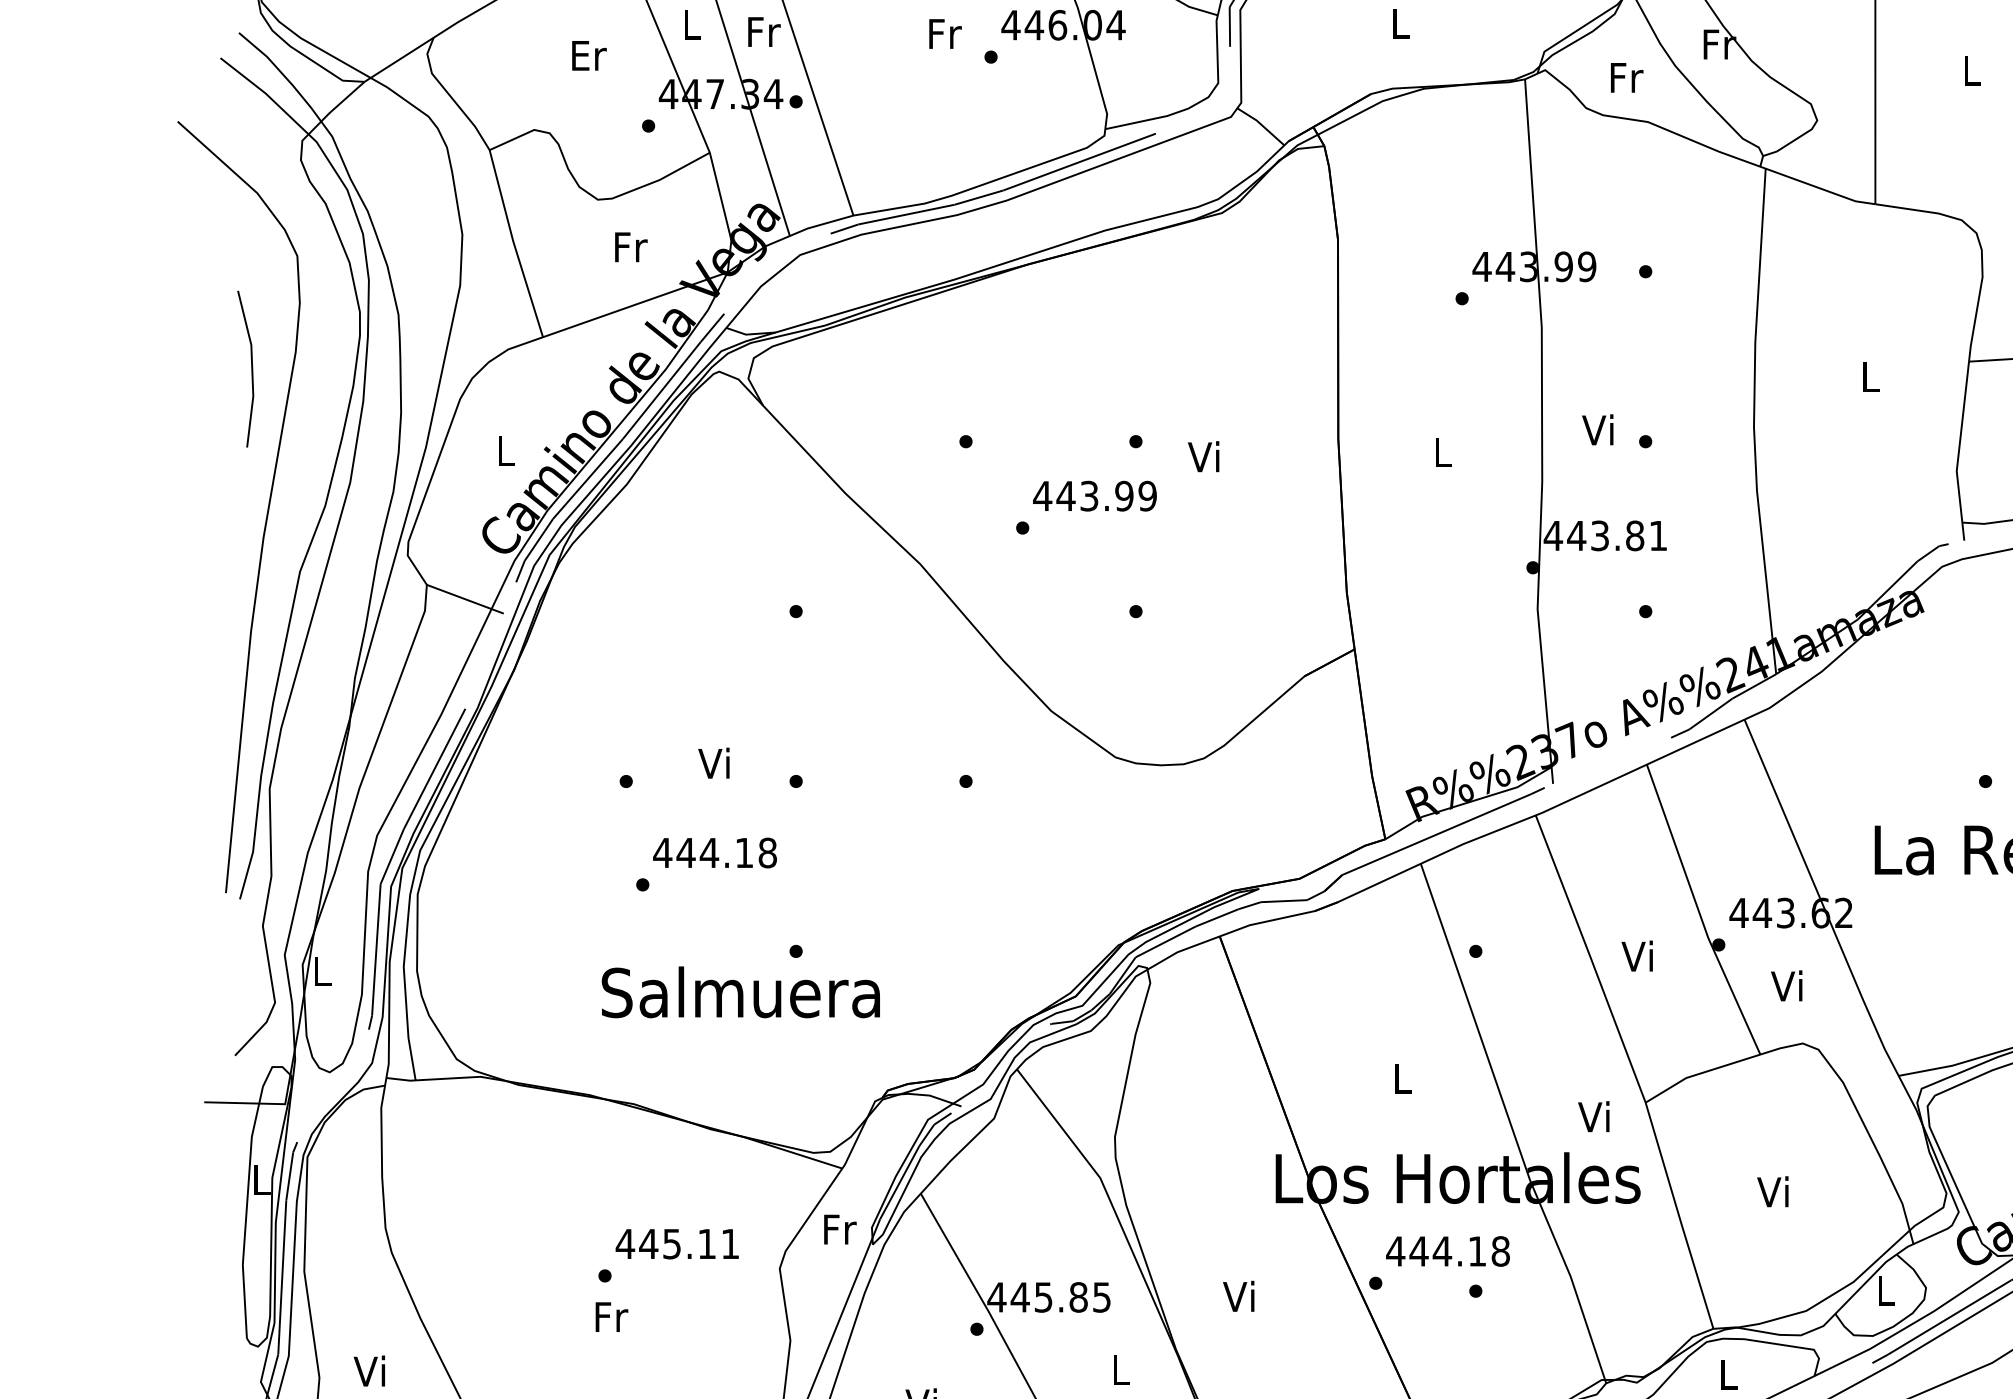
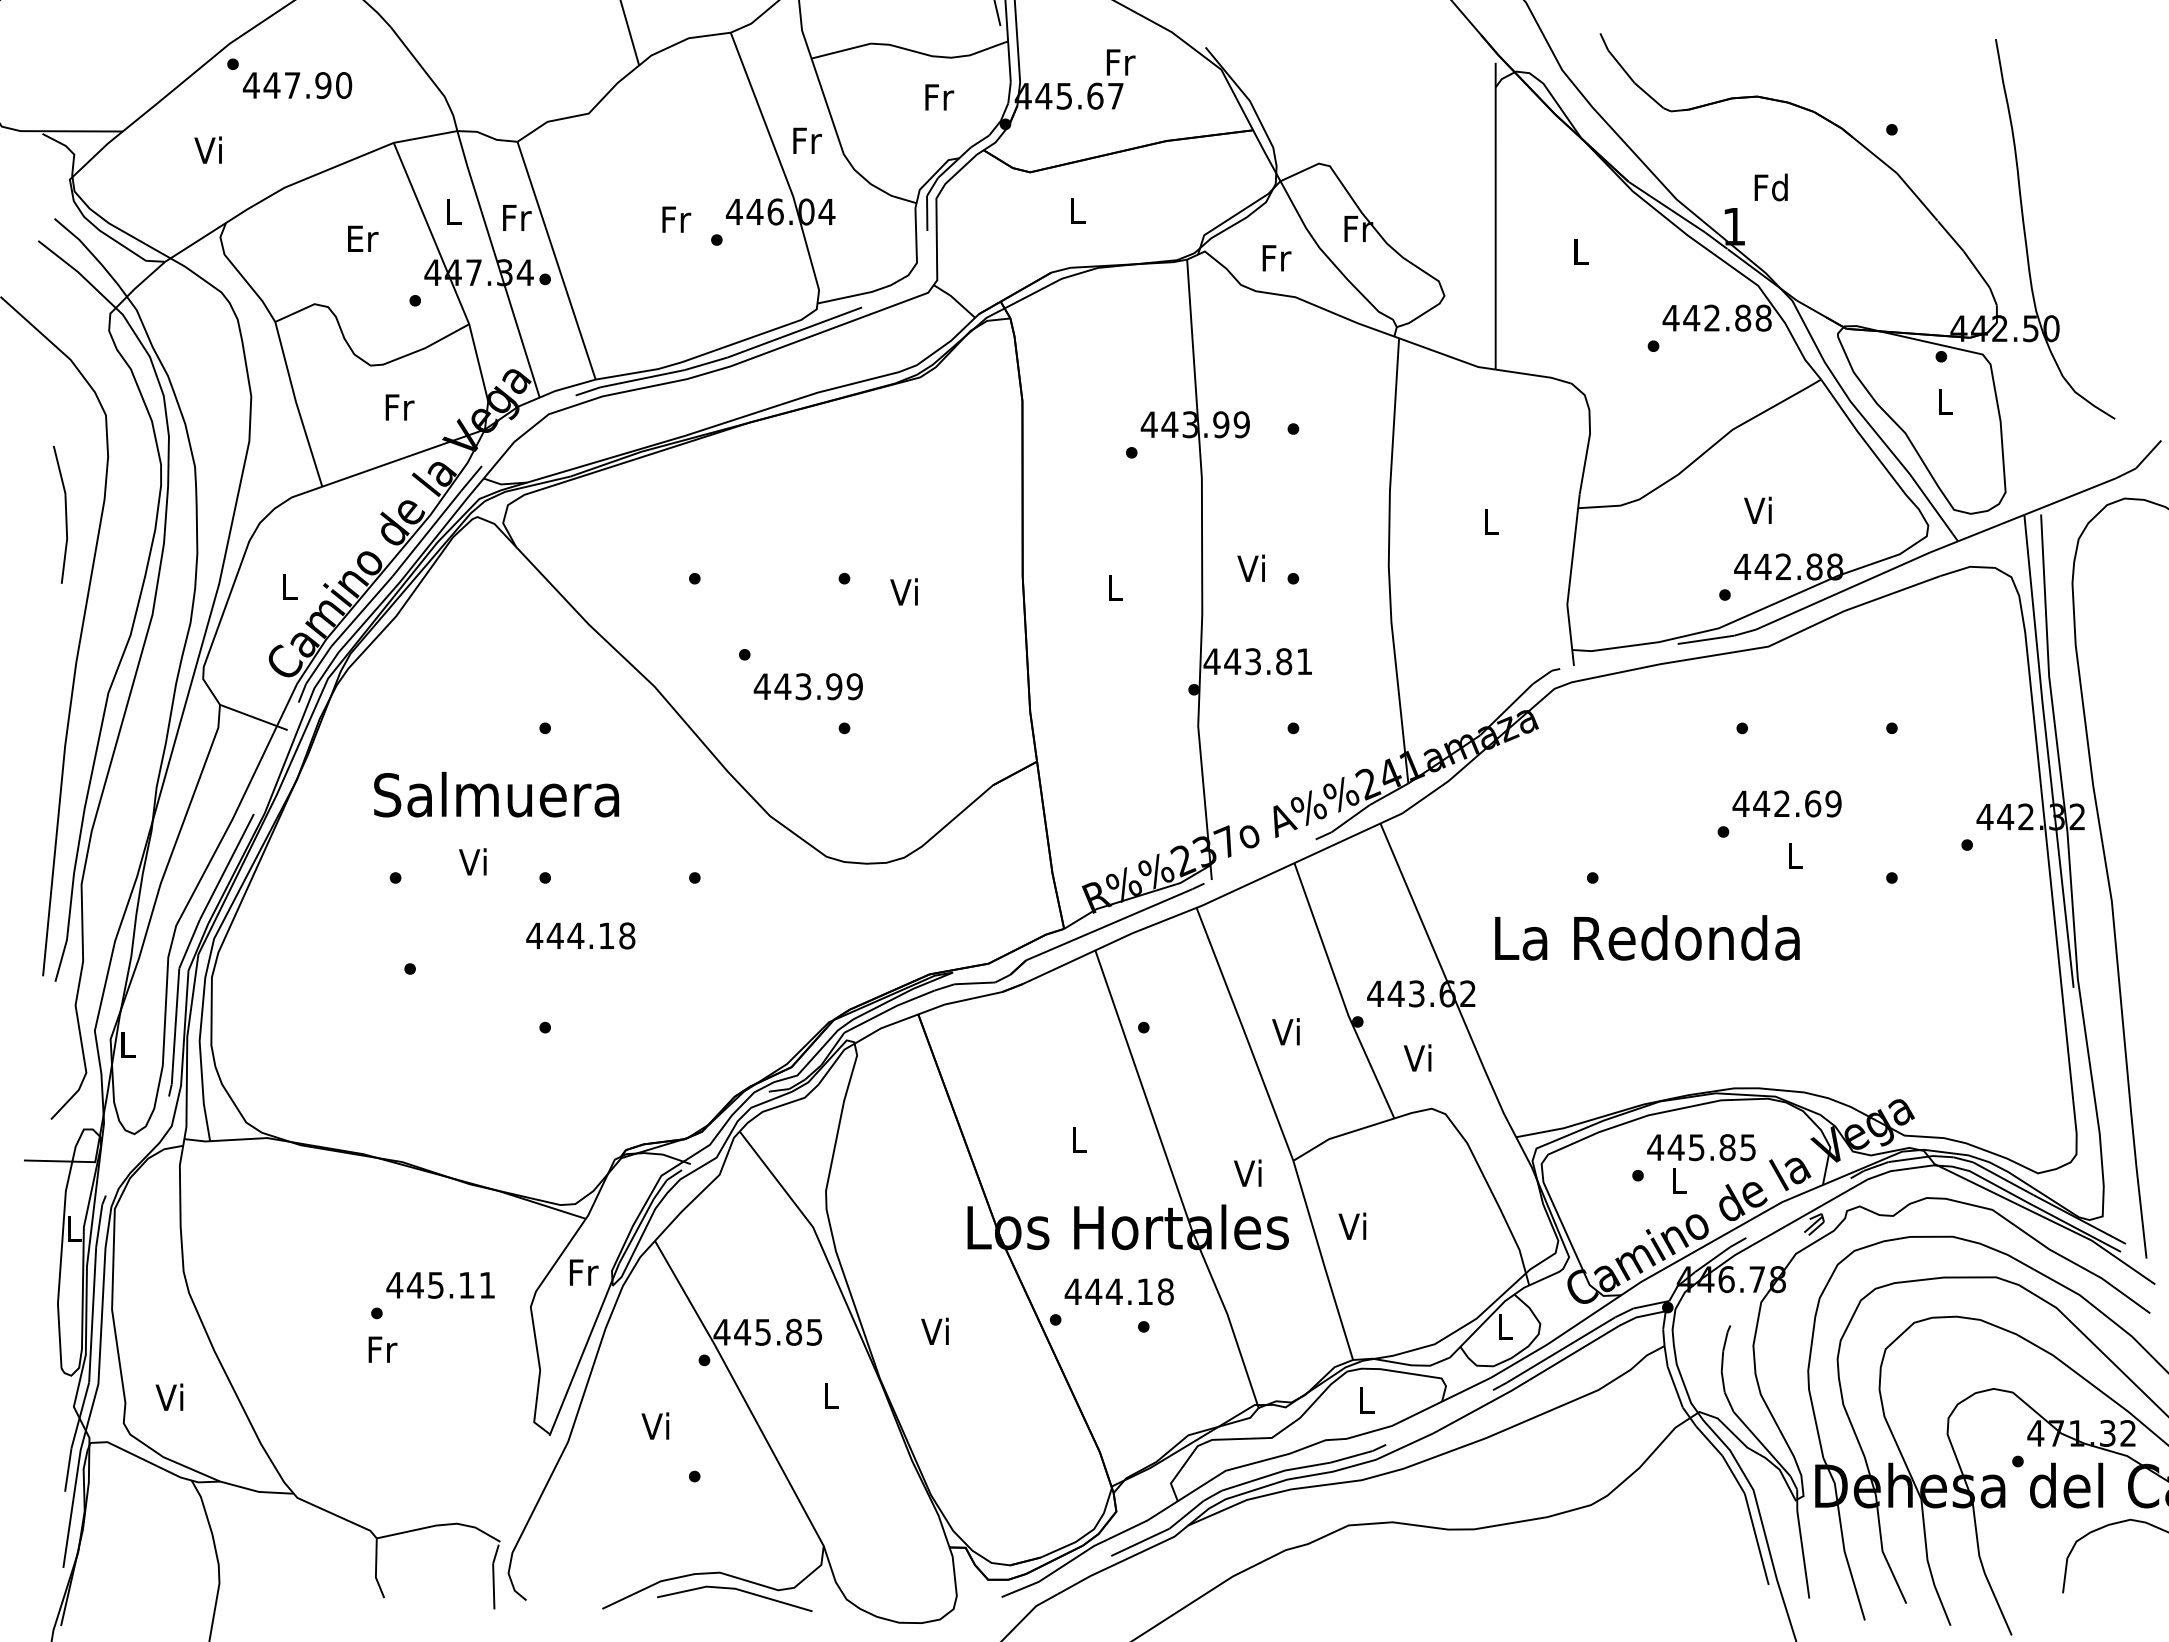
text: (1093, 495) -> (807, 686), moved
text: (714, 852) -> (580, 935), moved
text: (740, 992) -> (496, 794), moved
text: (1772, 1190) -> (1352, 1225), moved

